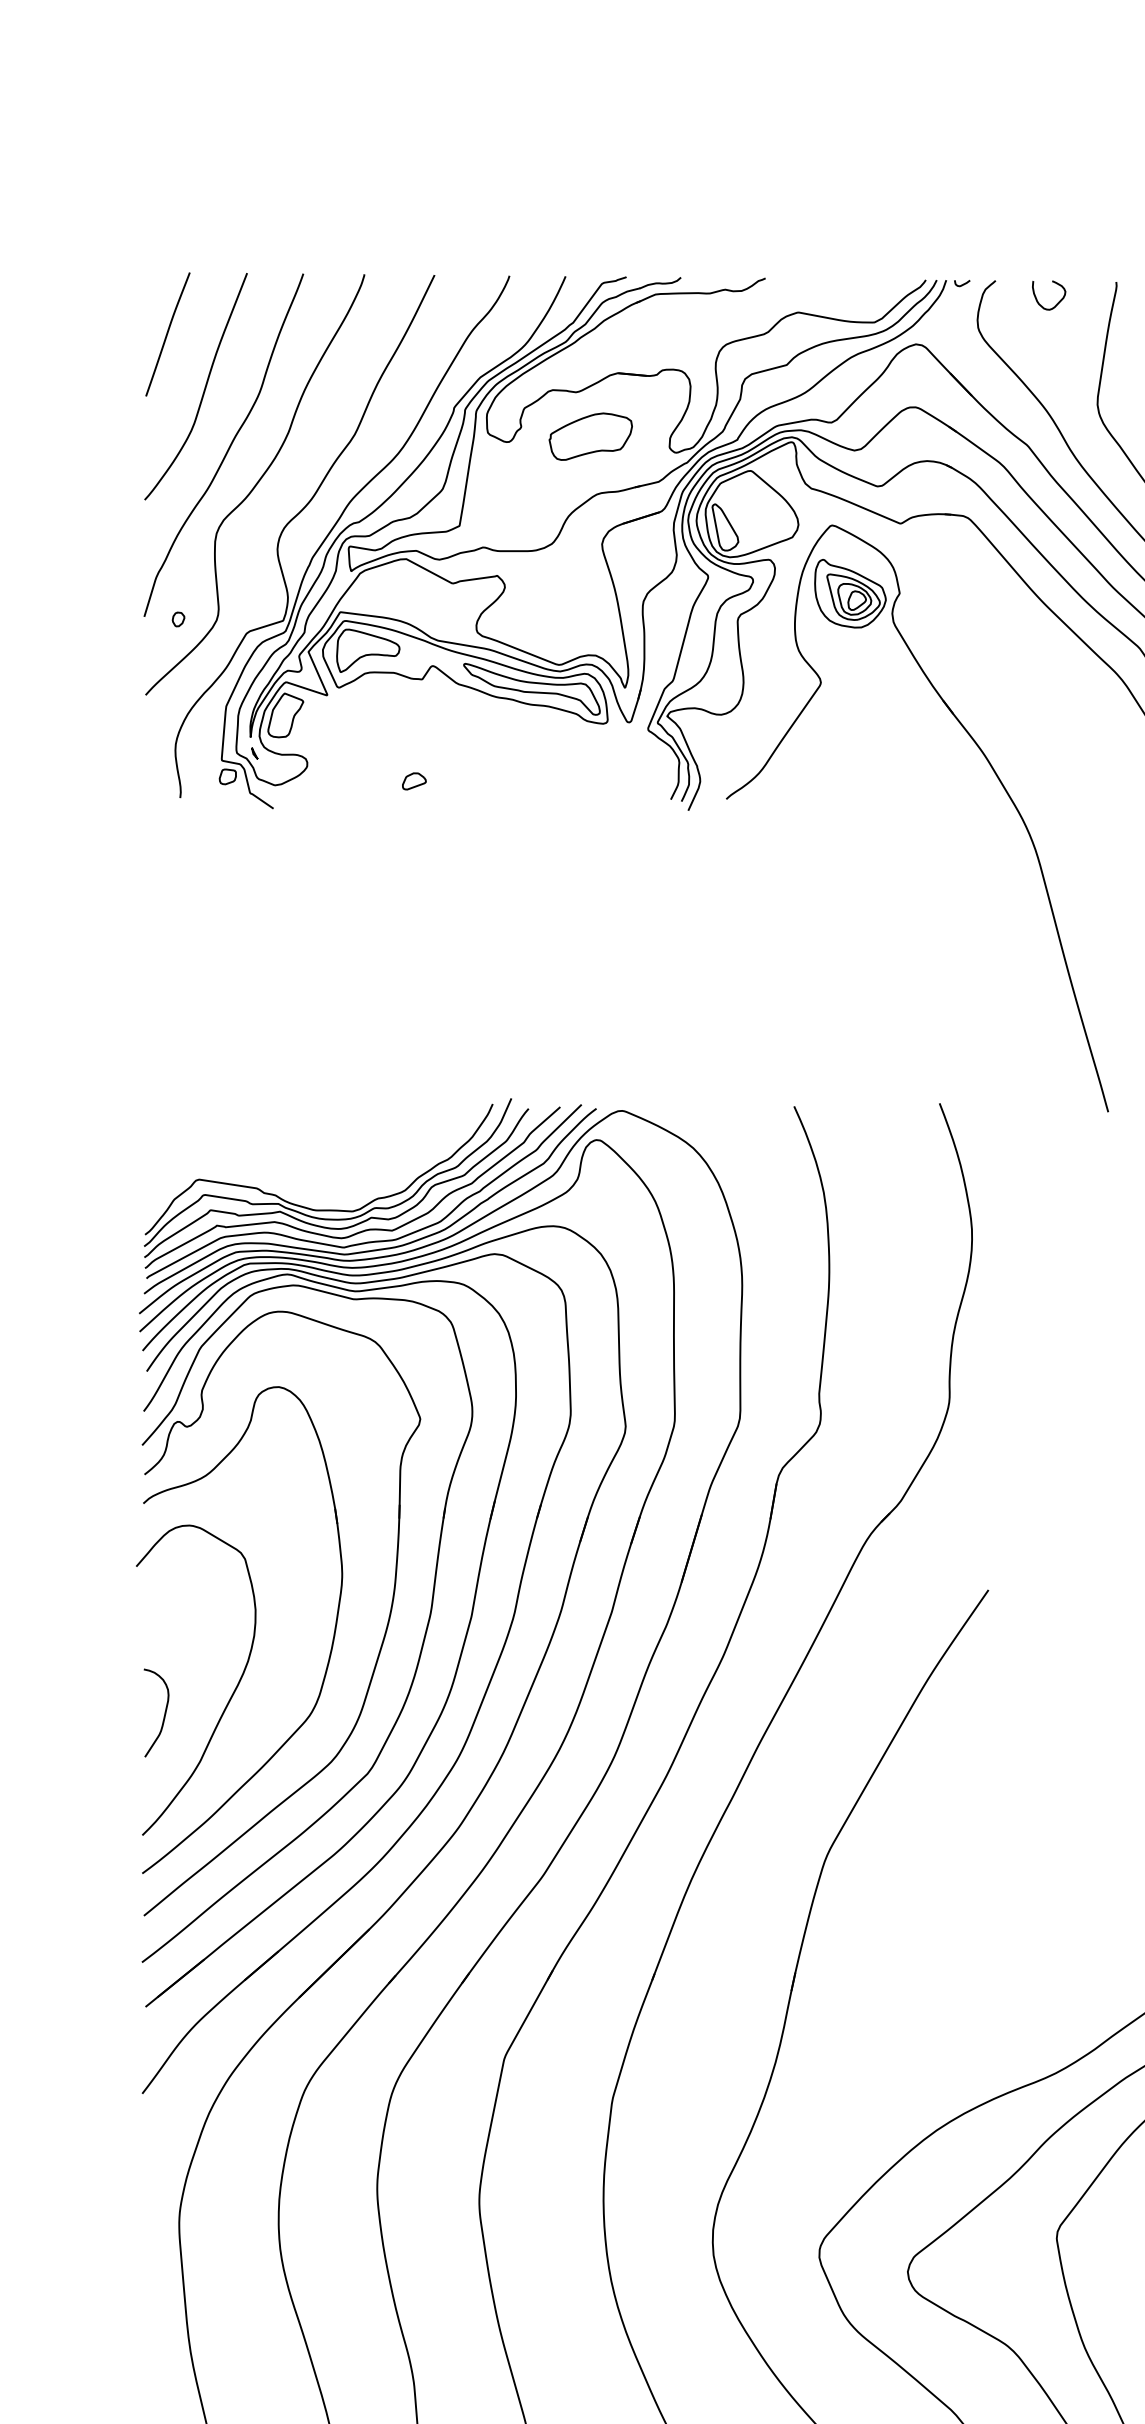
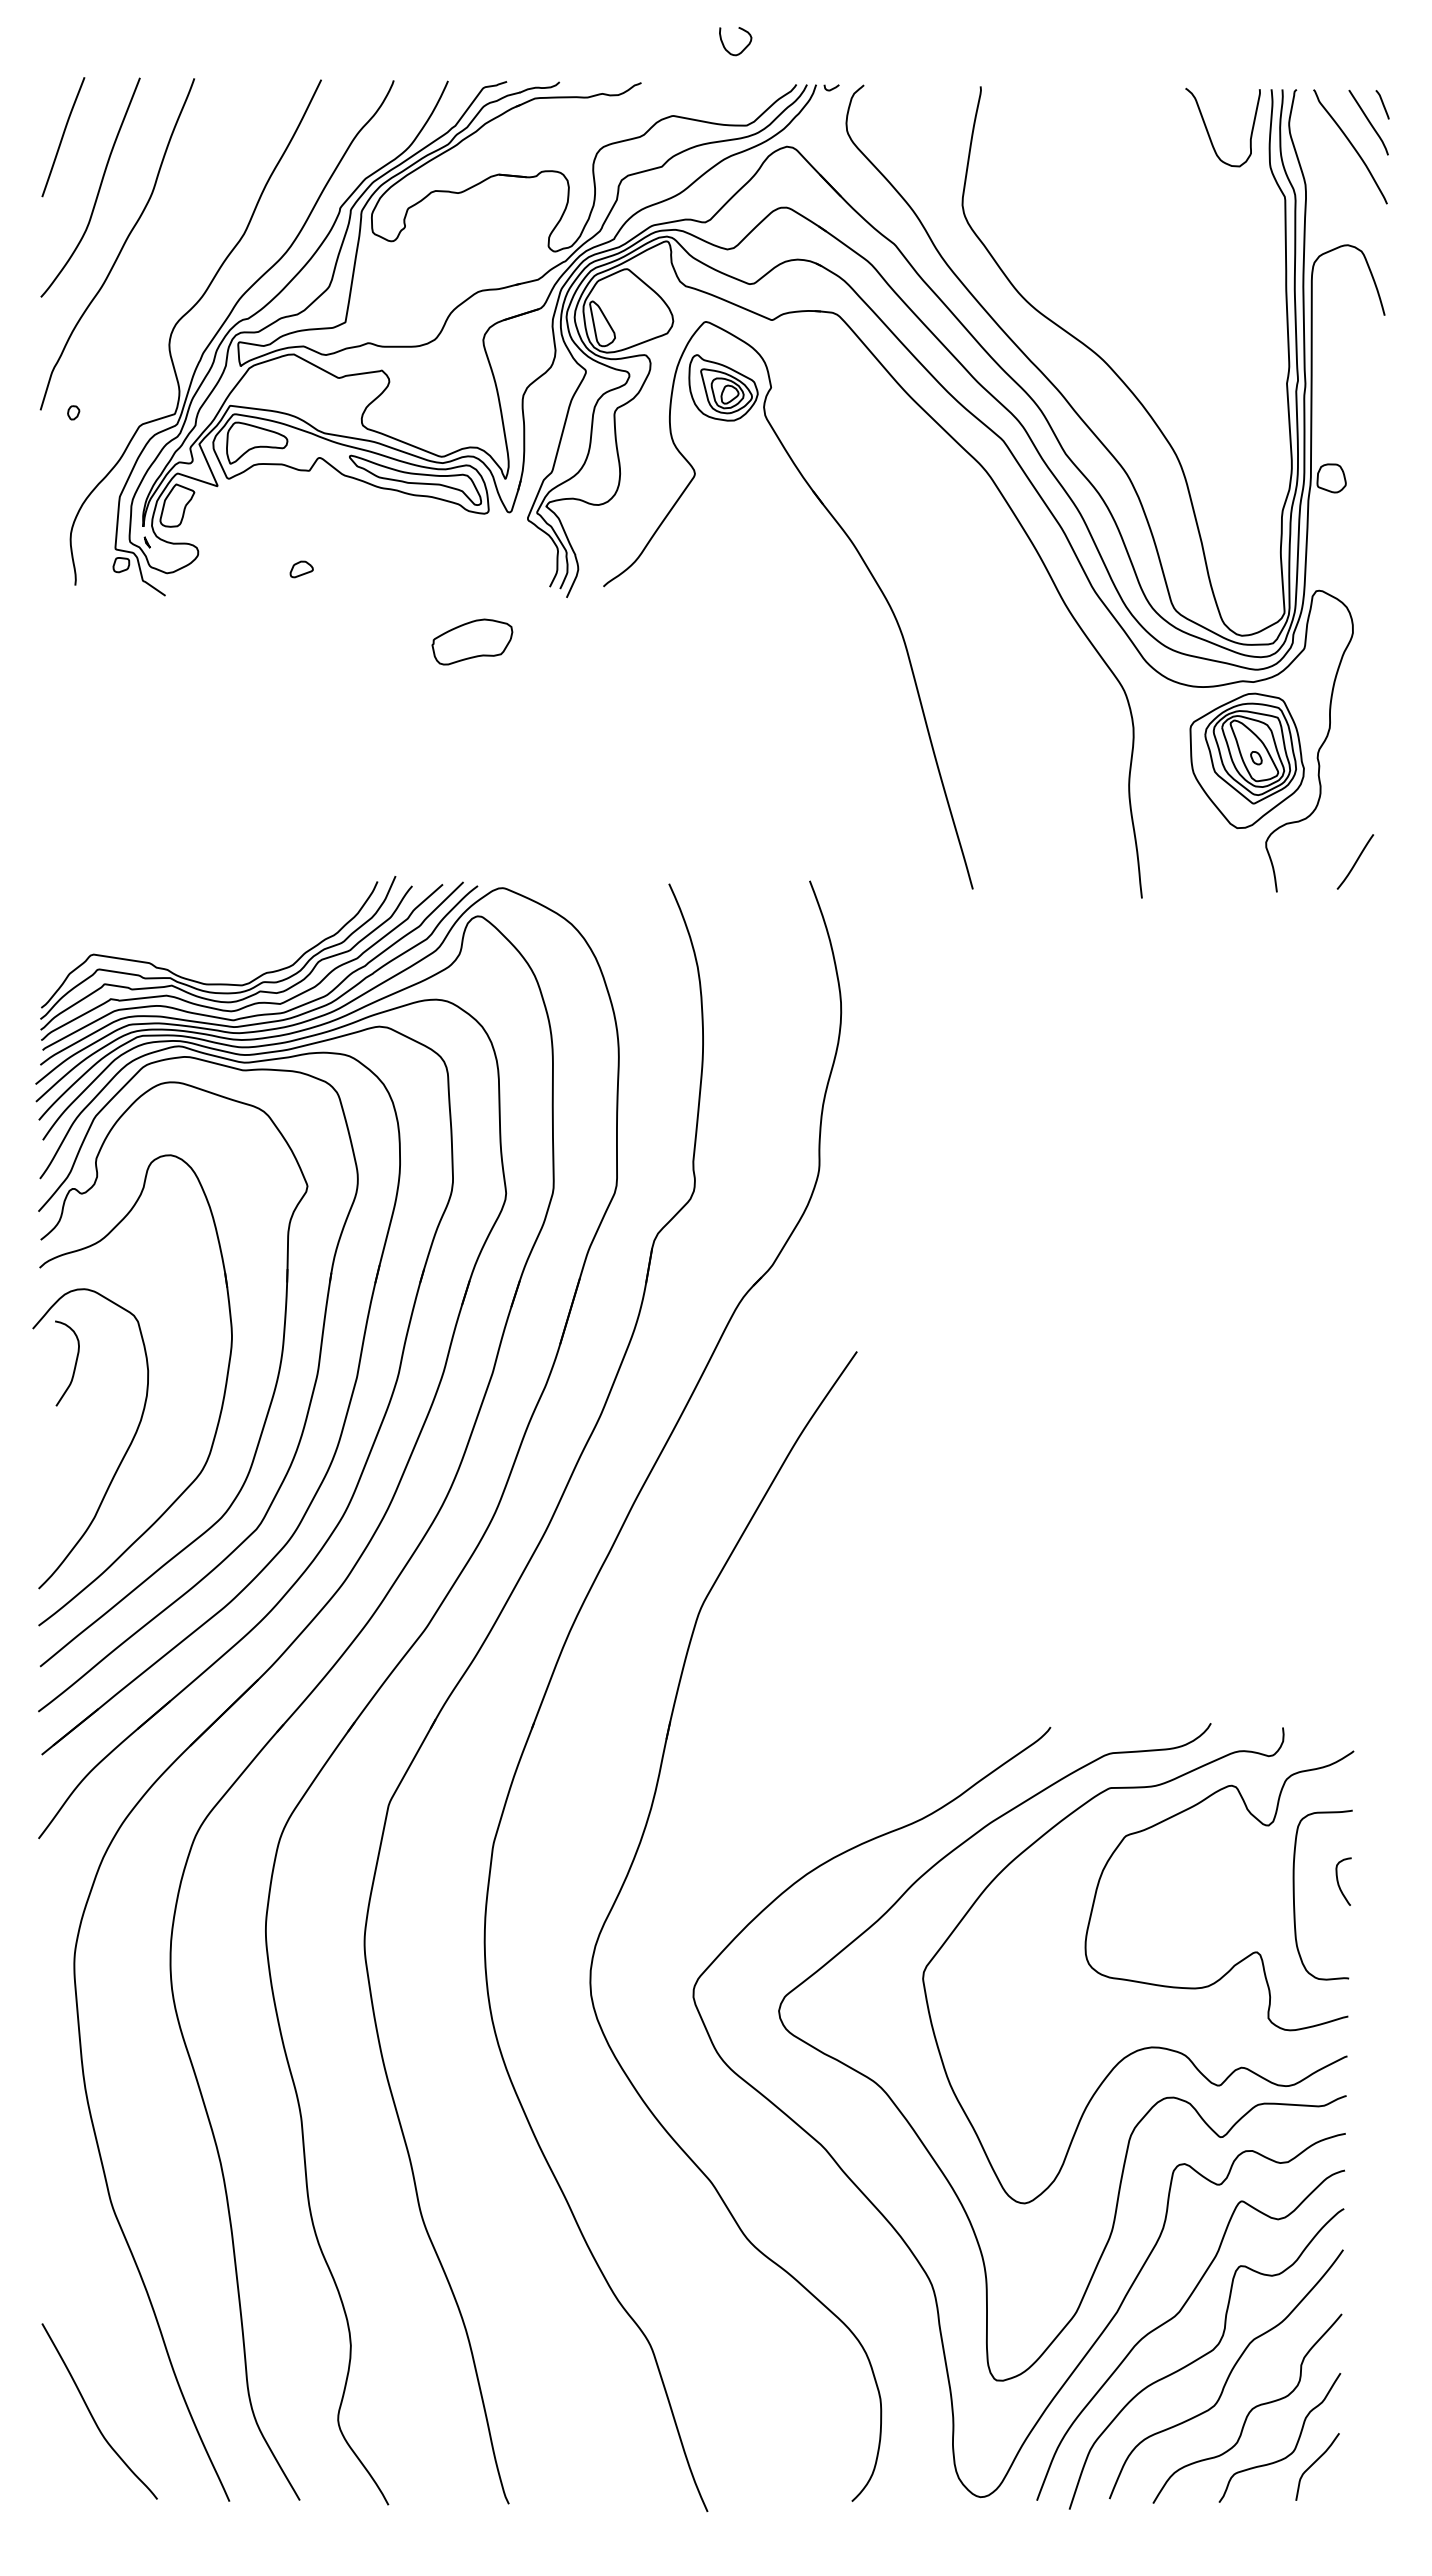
curve: (1057, 302) -> (743, 48), moved
part: (590, 436) -> (472, 641), moved
curve: (254, 484) -> (147, 282), removed
curve: (163, 1714) -> (74, 1364), moved

